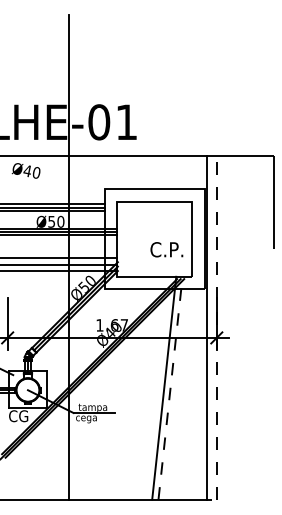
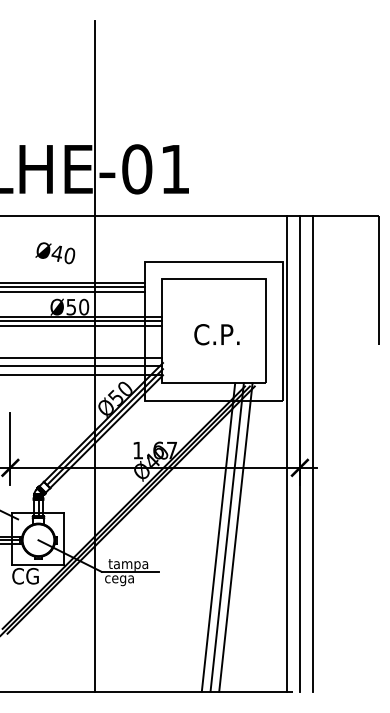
text: (25, 170) -> (54, 252), moved
text: (166, 249) -> (216, 334), moved
line: (216, 327) -> (299, 453), dashed -> solid
line: (226, 327) -> (313, 453), added
line: (157, 387) -> (217, 536), added
line: (170, 387) -> (235, 536), dashed -> solid

